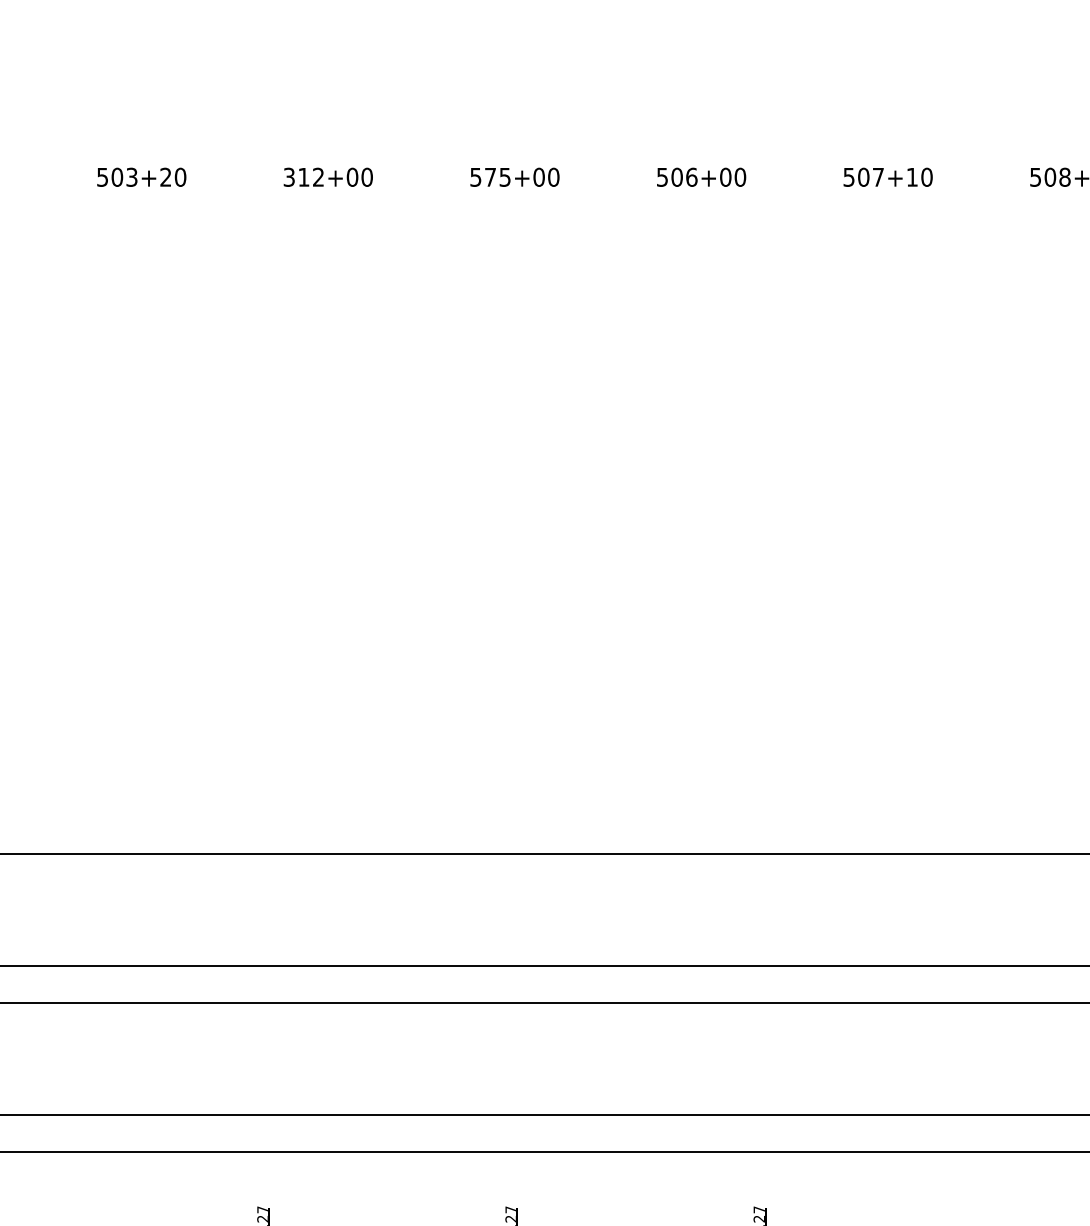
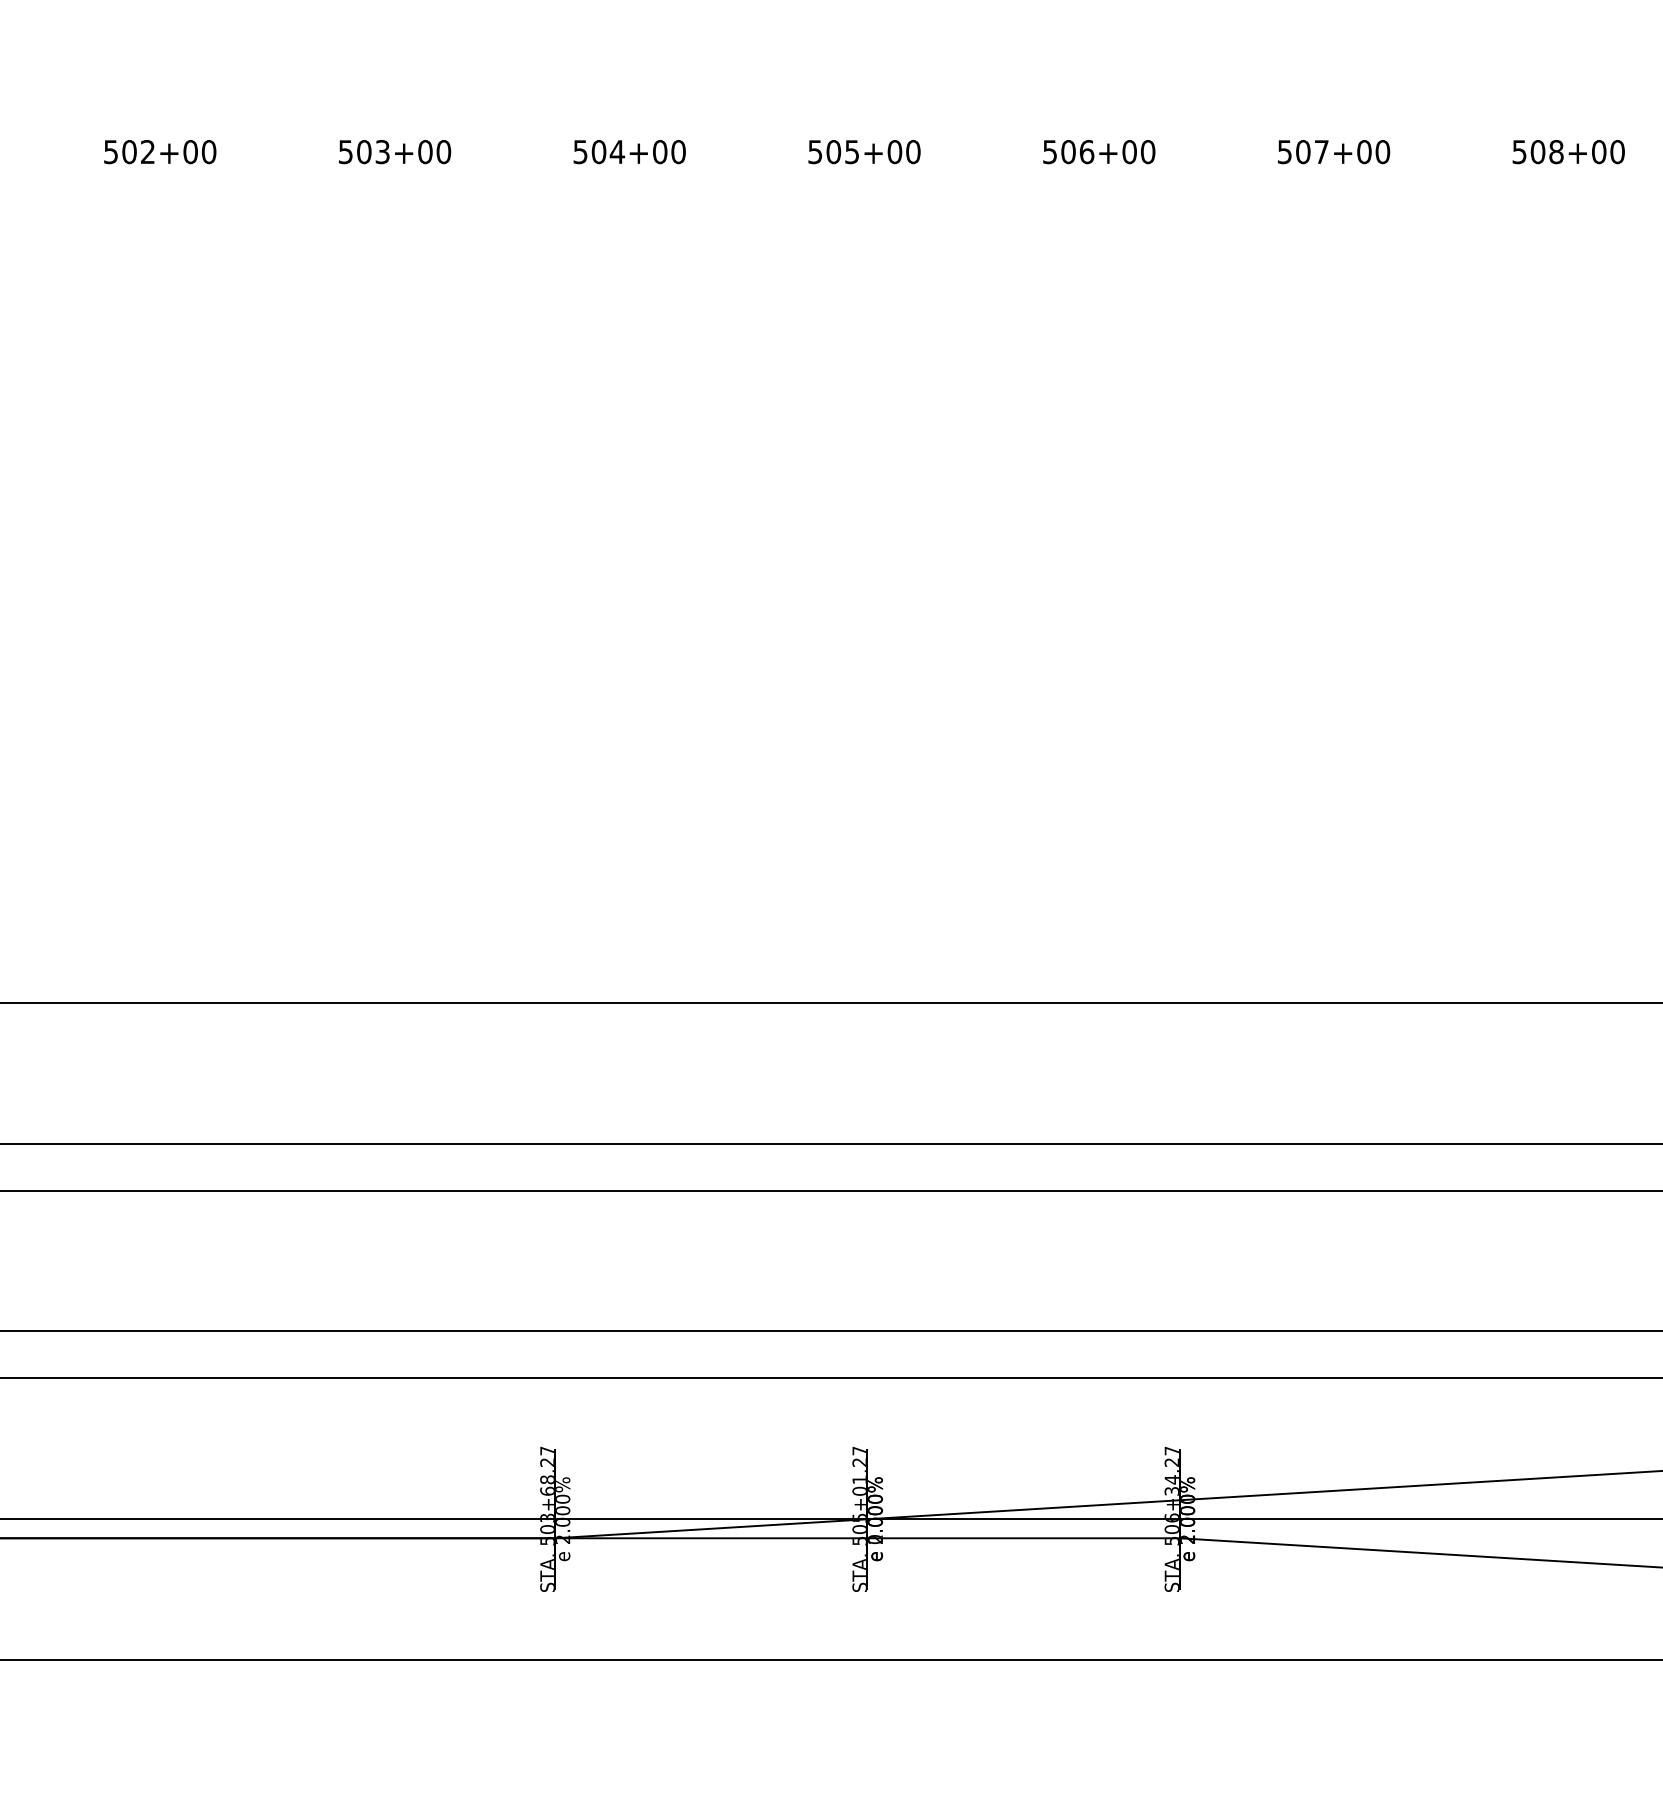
text: (165, 177) -> (425, 152), 503+20 -> 503+00
text: (304, 177) -> (599, 152), 312+00 -> 504+00
text: (490, 177) -> (833, 152), 575+00 -> 505+00
text: (912, 177) -> (1364, 152), 507+10 -> 507+00

